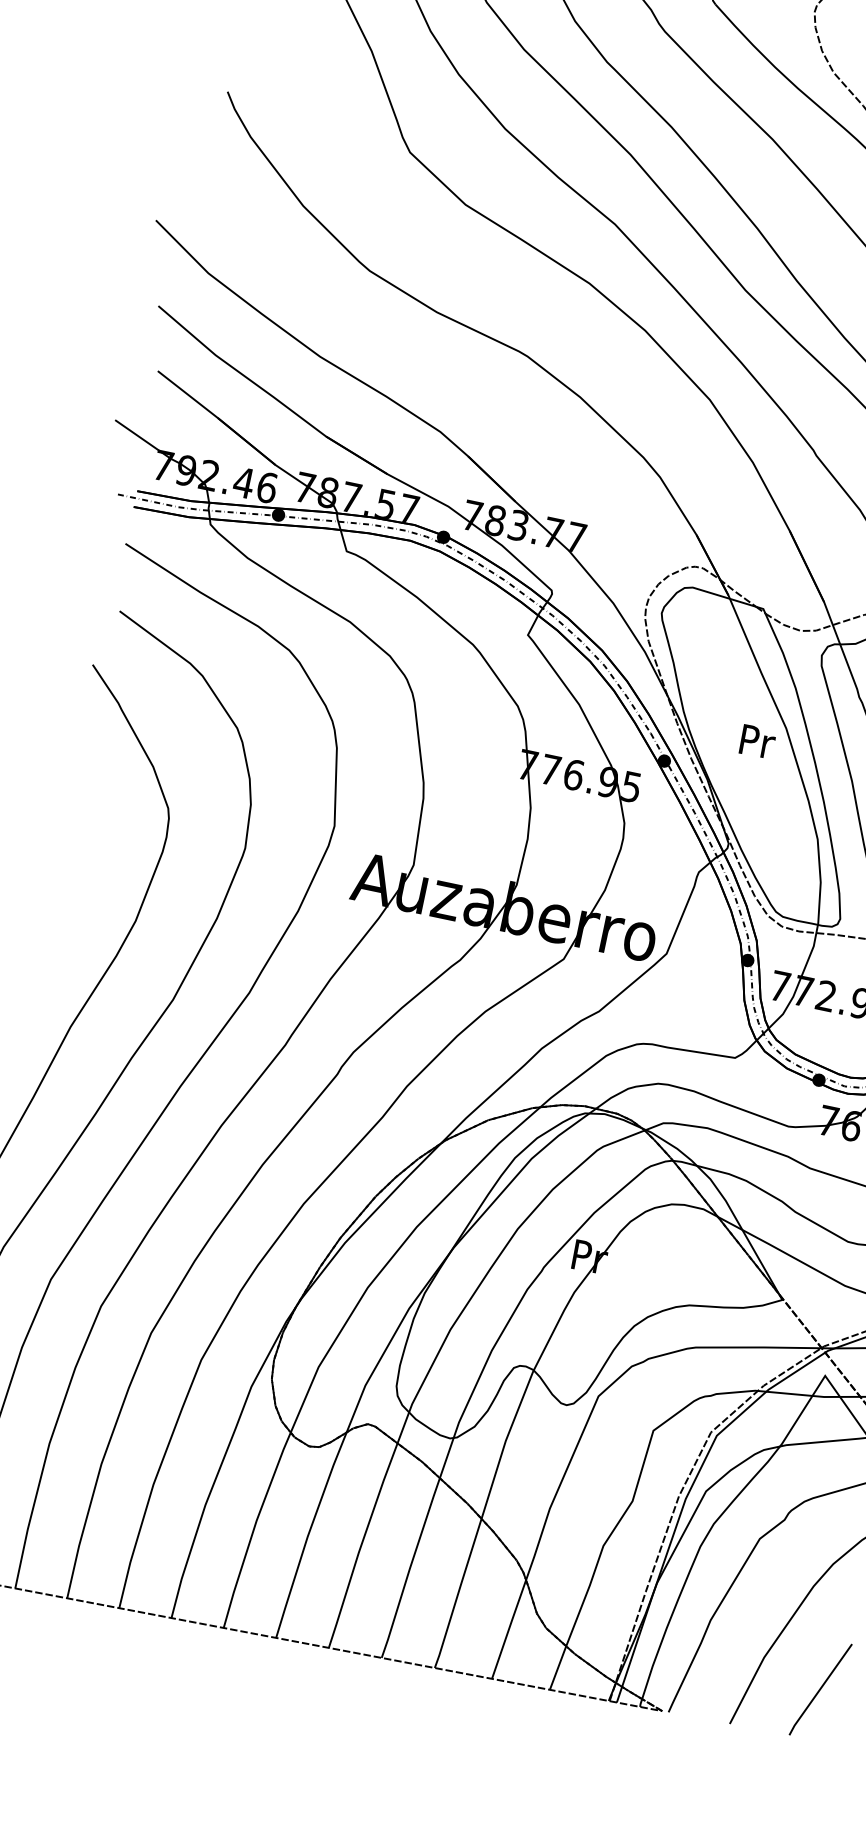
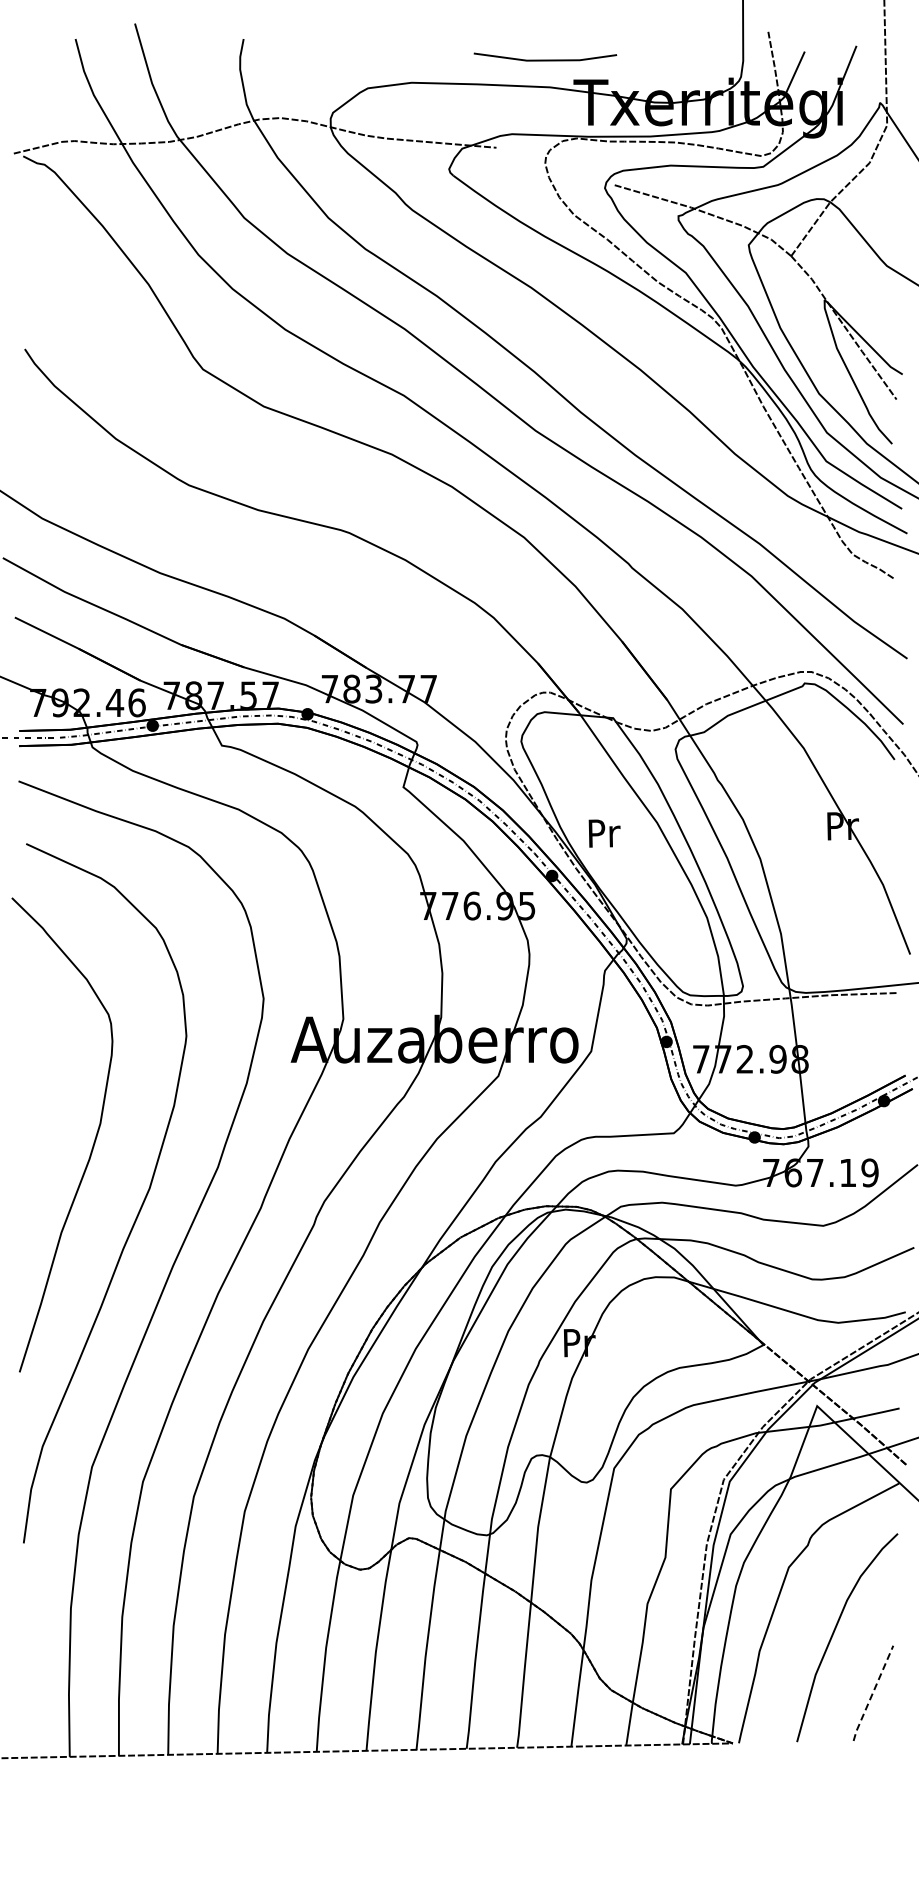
text: (757, 741) -> (604, 833), moved
line: (819, 1689) -> (872, 1693), solid -> dashed

